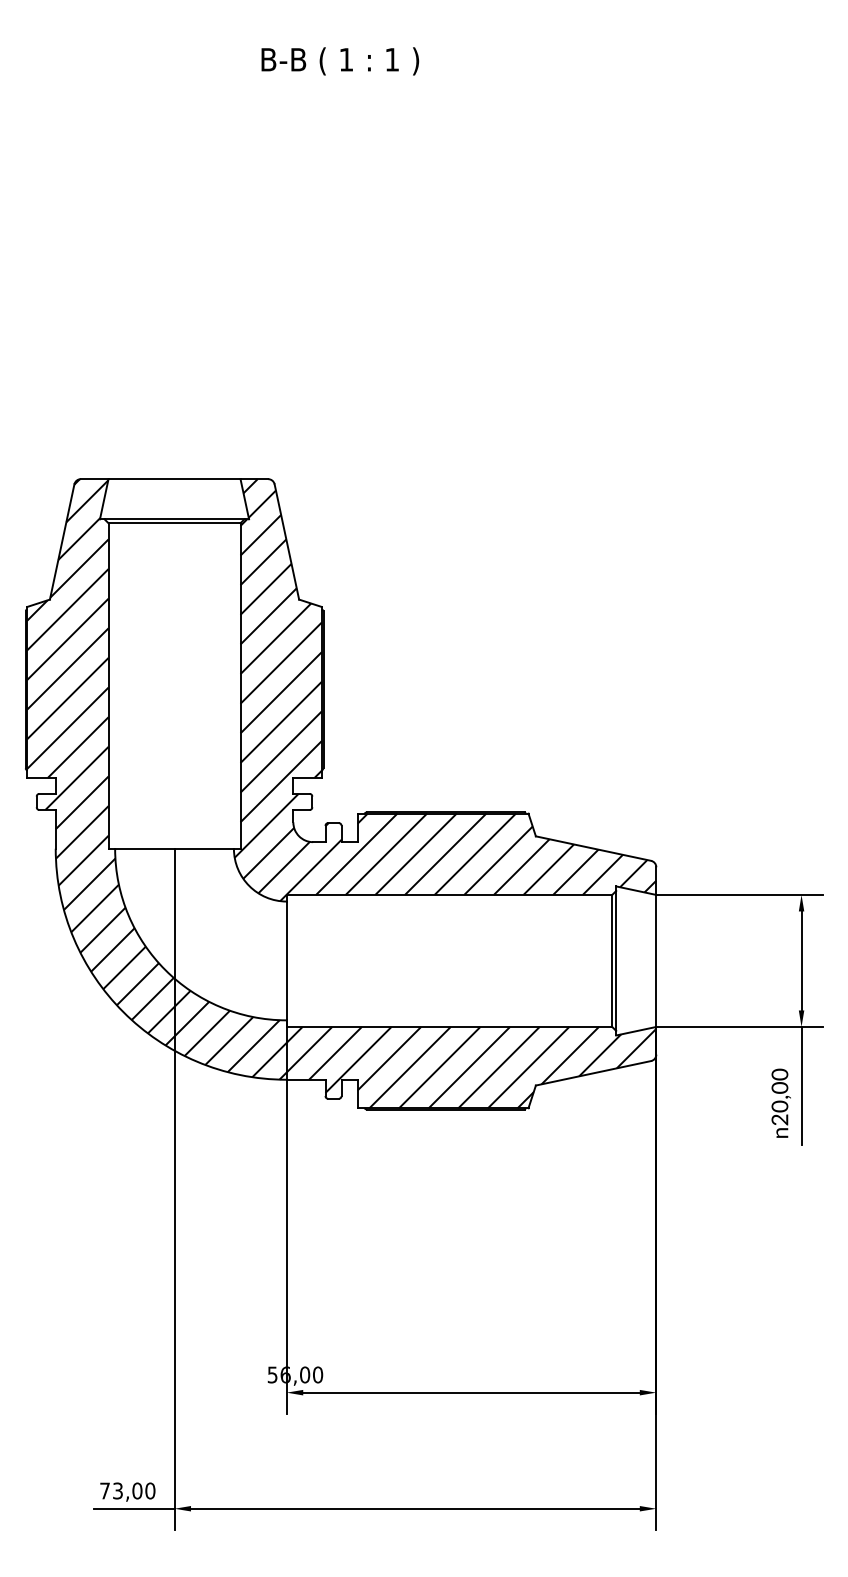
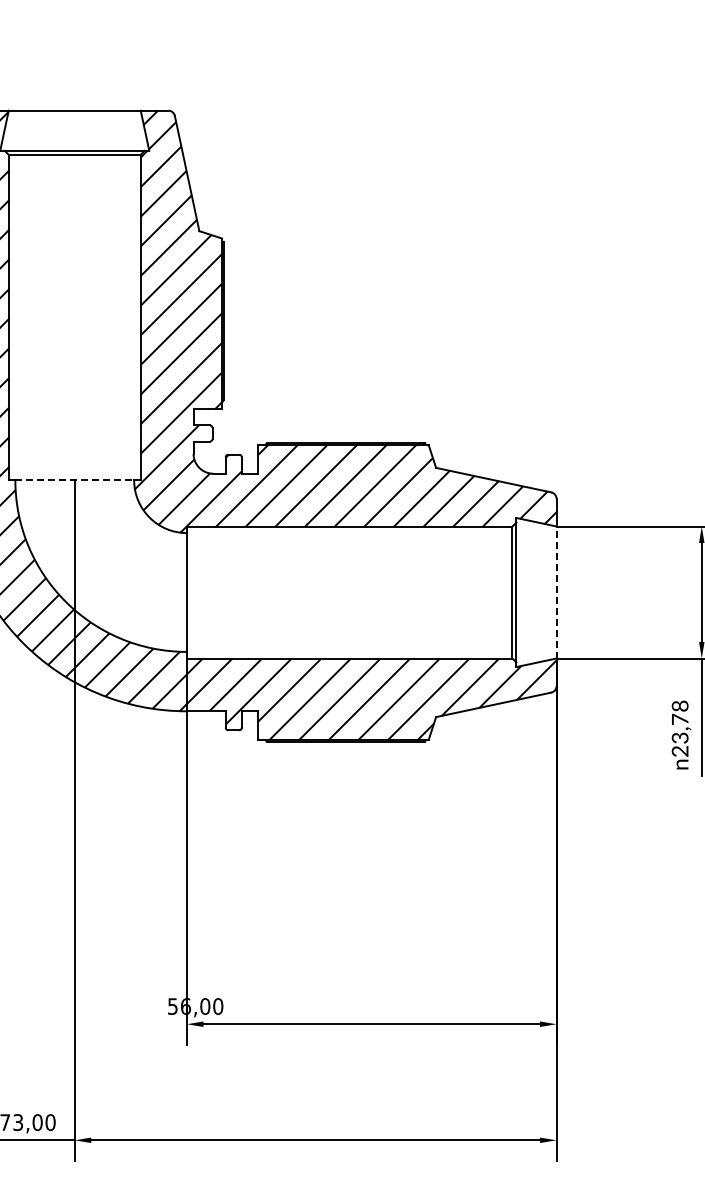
line: (175, 848) -> (75, 480), solid -> dashed
line: (656, 960) -> (556, 592), solid -> dashed
text: (779, 1090) -> (679, 722), 20,00 -> 23,78

